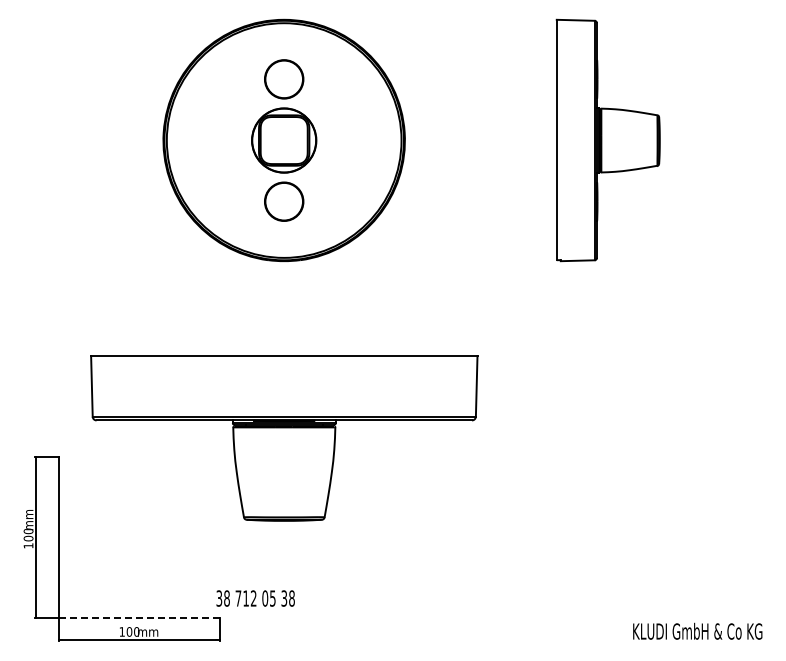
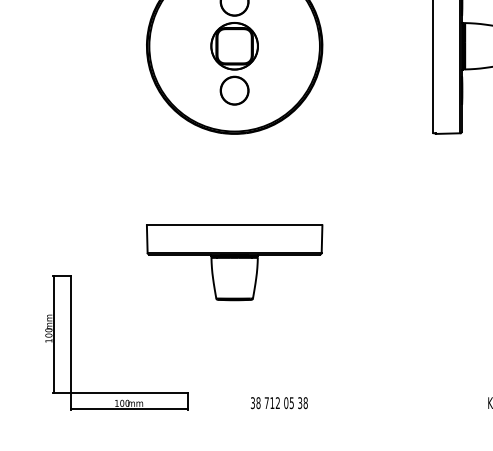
part: (283, 438) -> (234, 262), size x0.62
text: (255, 598) -> (279, 403), moved
line: (139, 617) -> (129, 392), dashed -> solid

